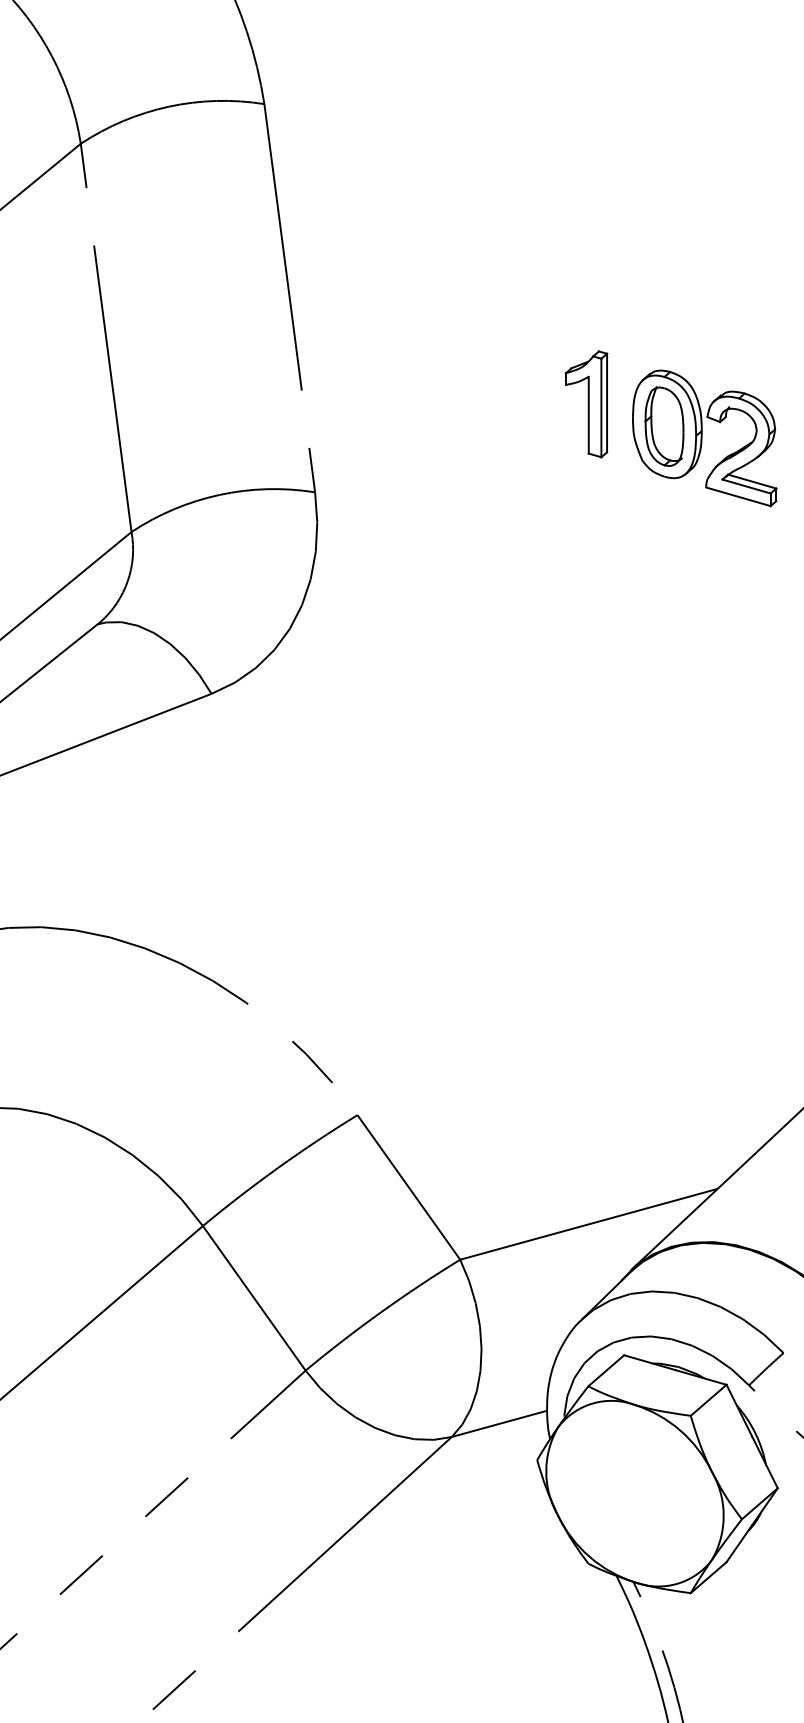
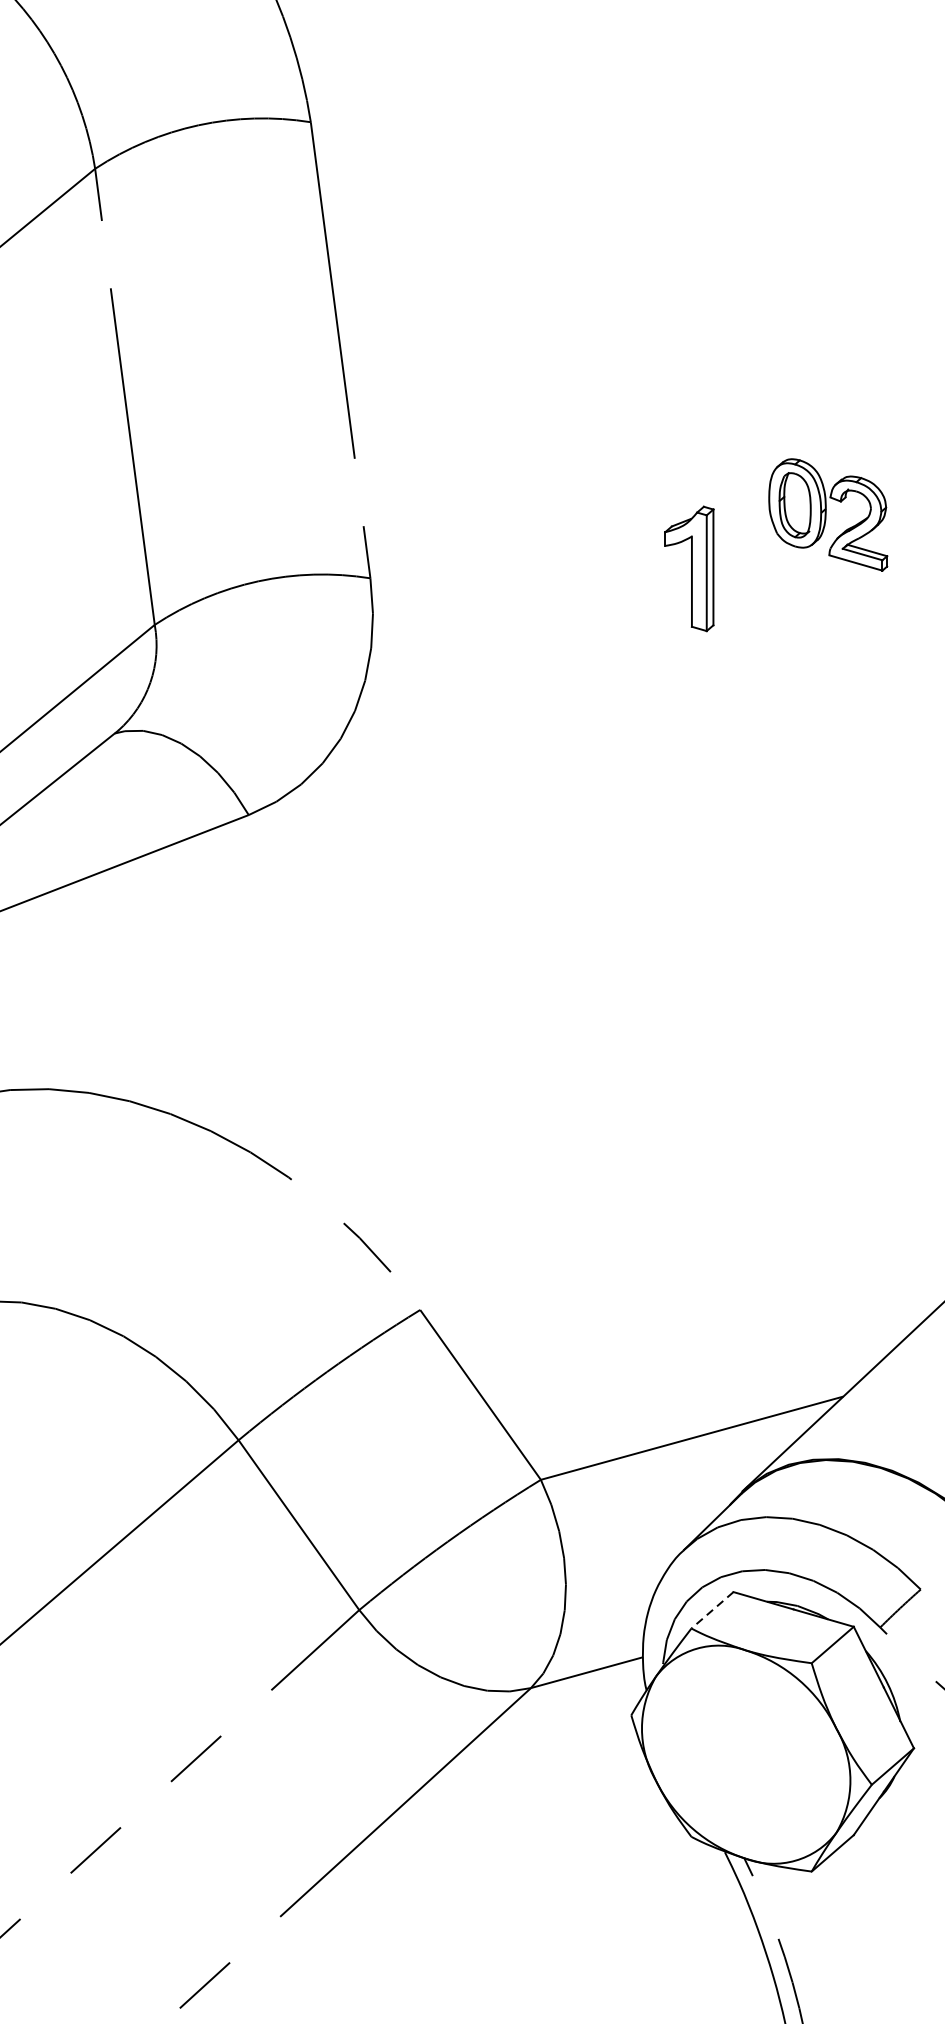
part: (586, 404) -> (689, 569), moved
part: (704, 438) -> (827, 515), size x0.7
line: (606, 1370) -> (712, 1609), solid -> dashed

